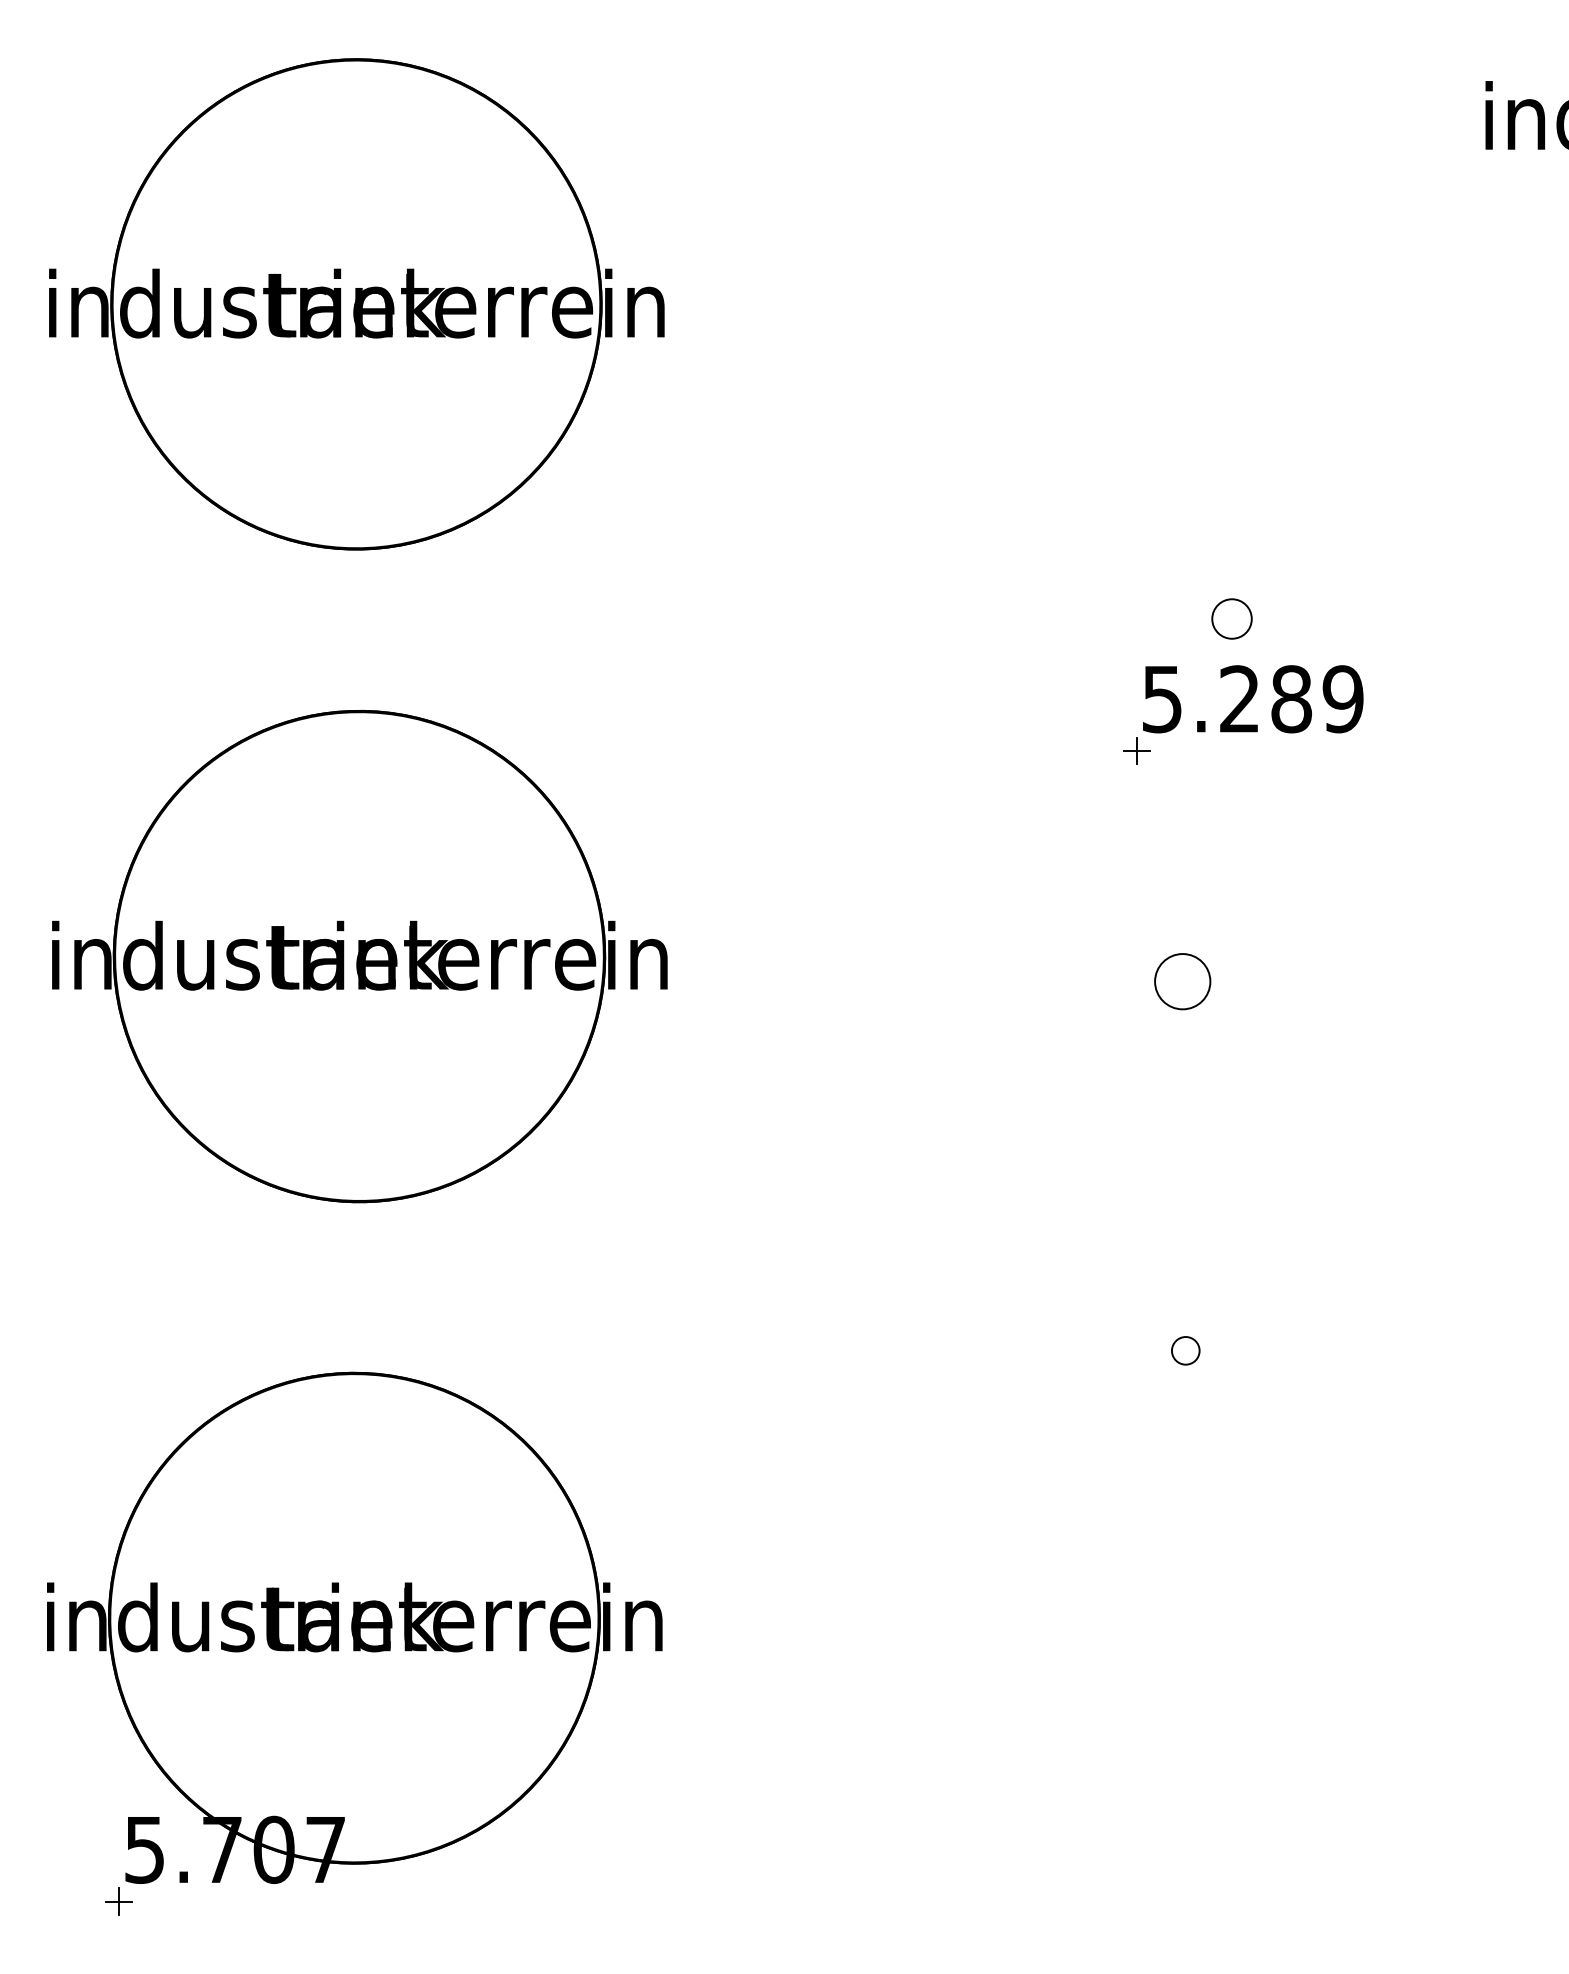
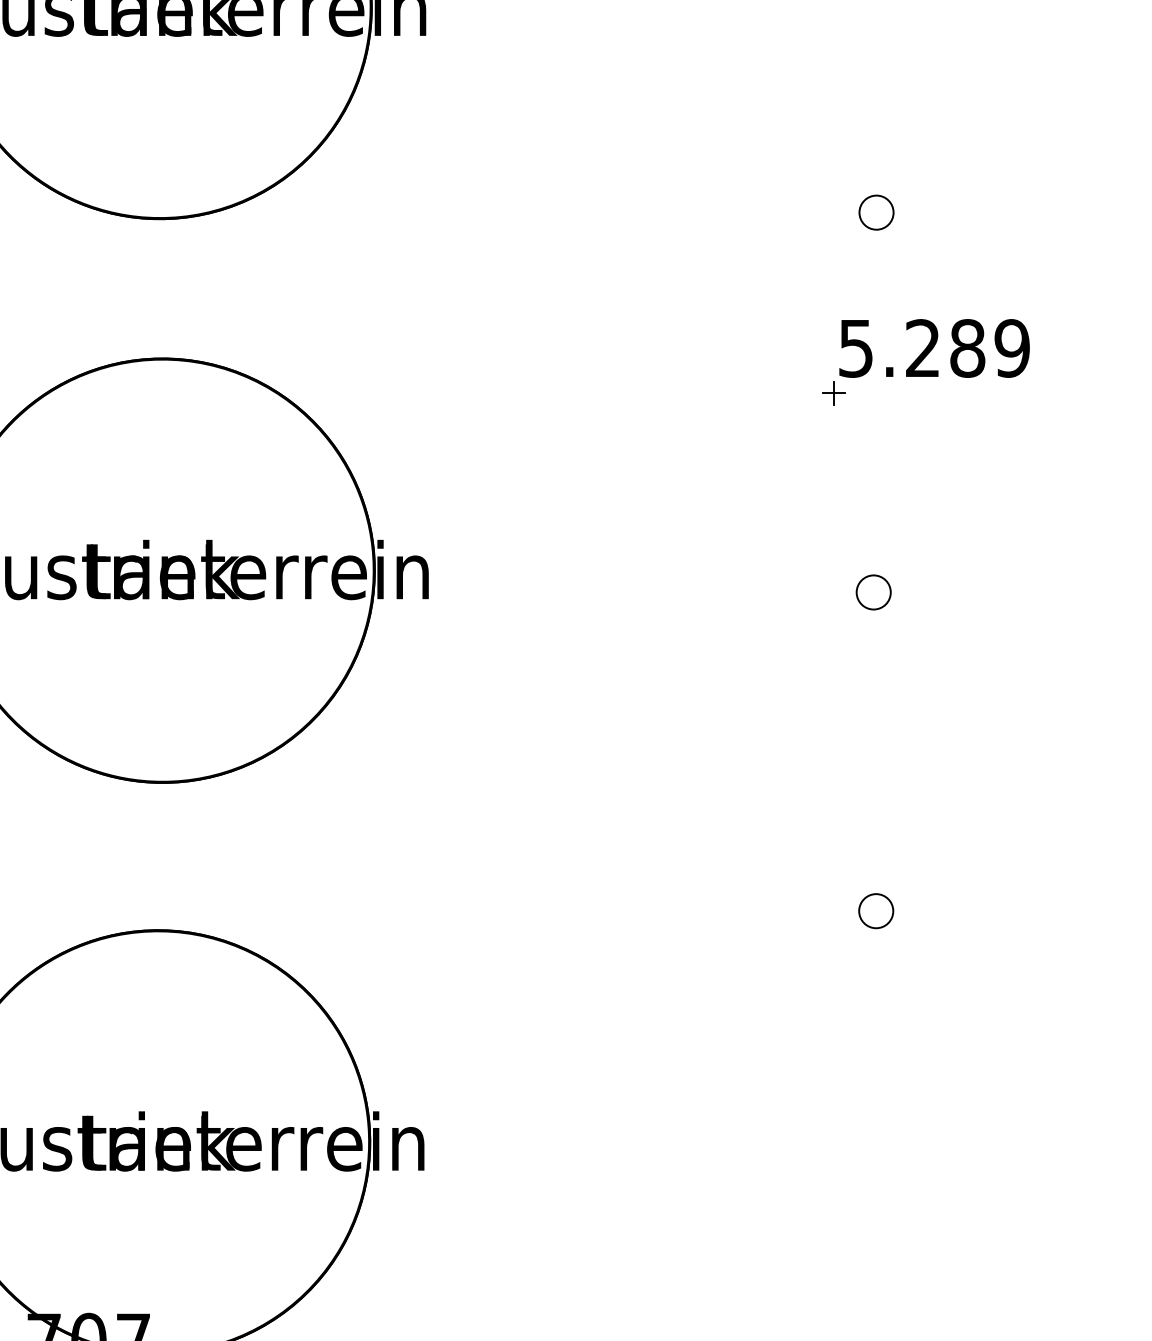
part: (1231, 618) -> (876, 212), moved
part: (1182, 981) -> (873, 592), size x0.71
part: (1185, 1350) -> (876, 910), size x1.43

